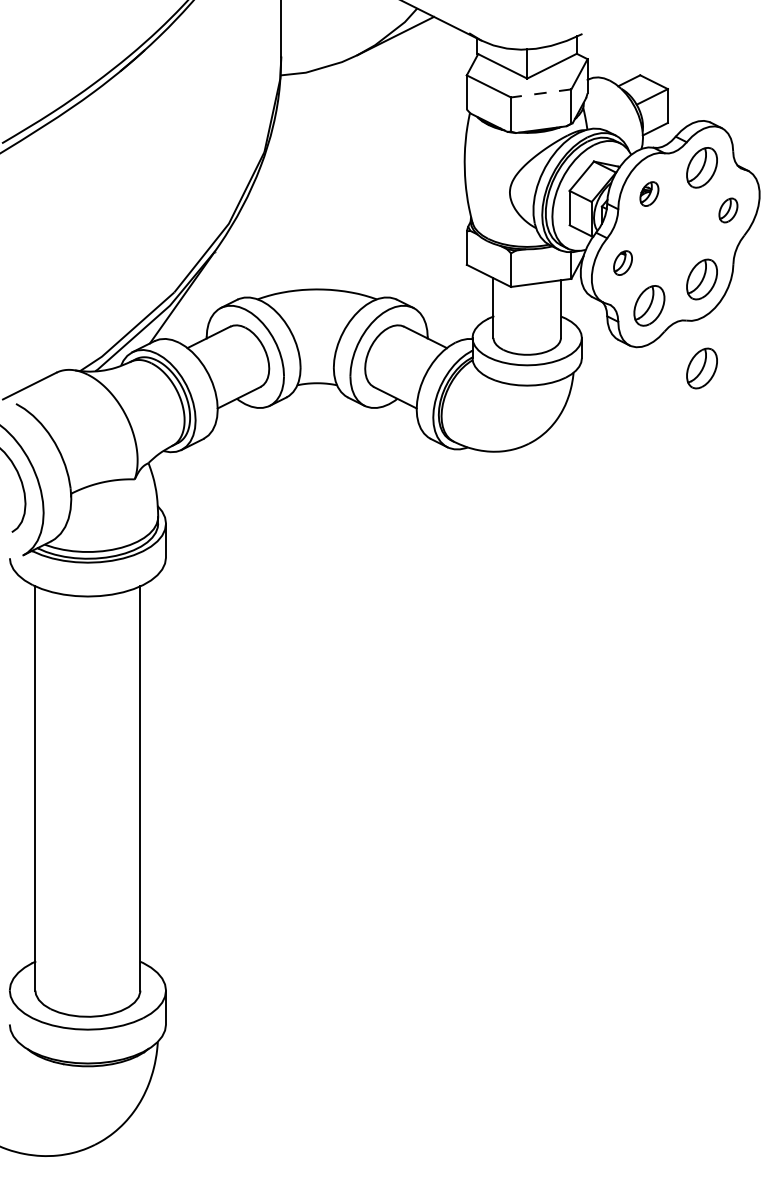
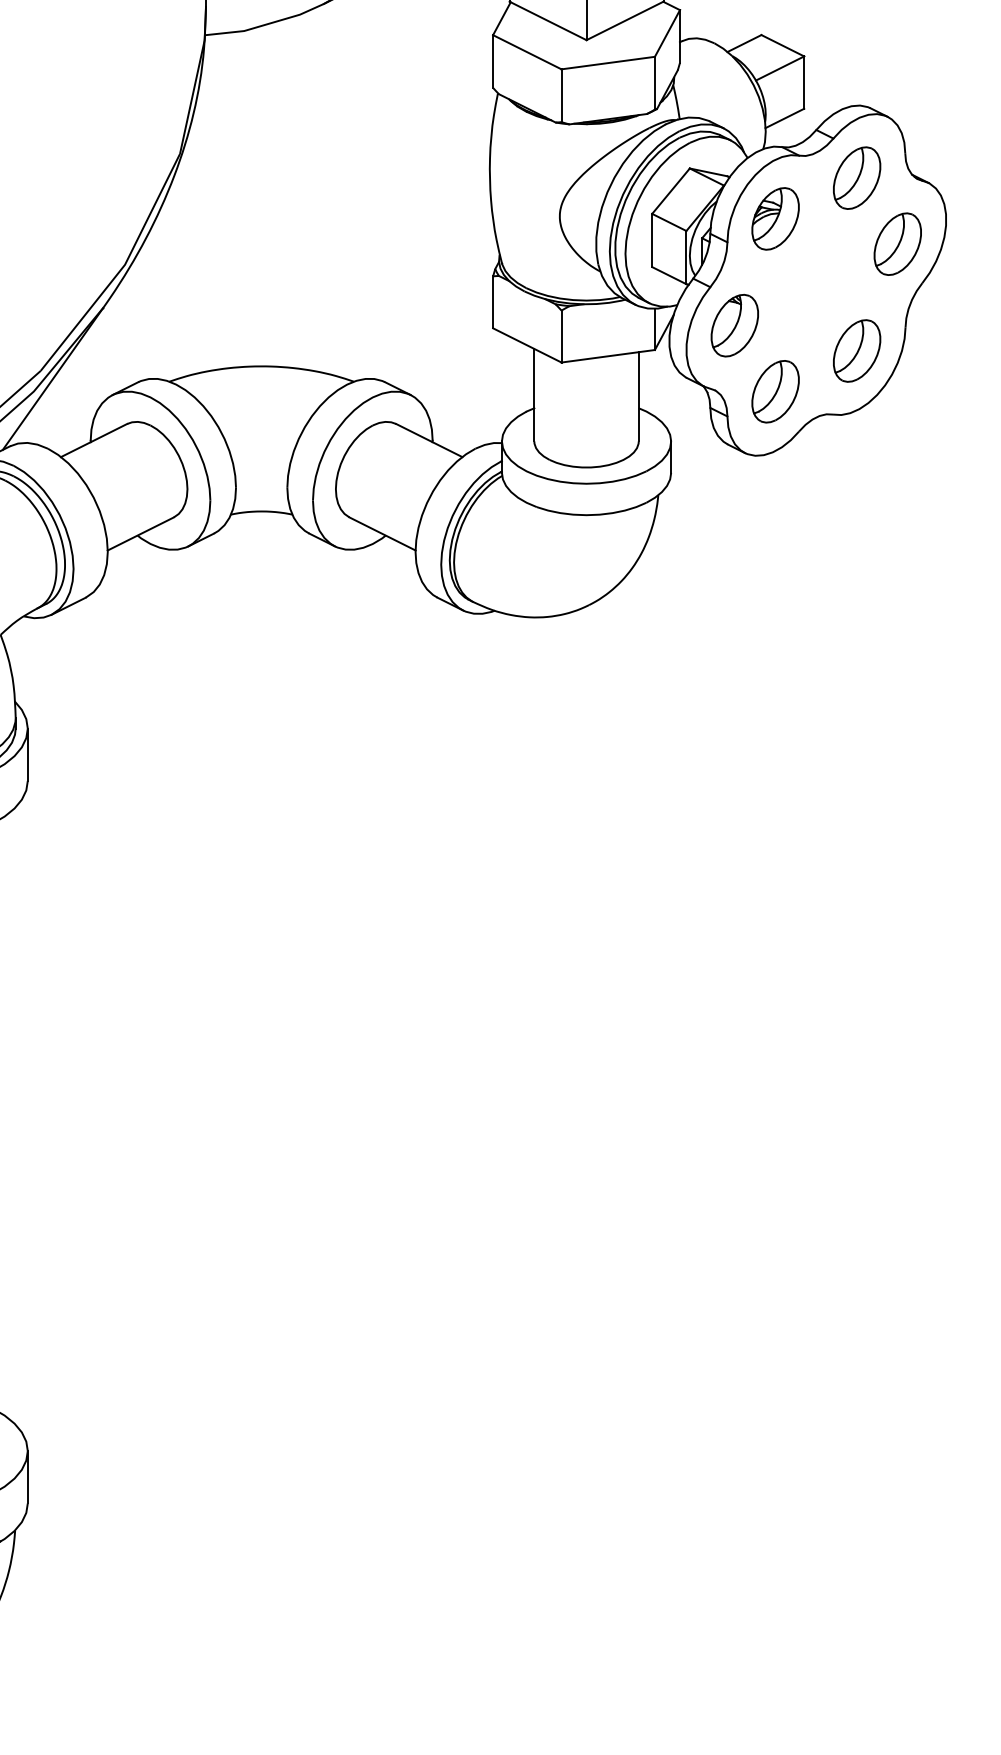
line: (540, 93) -> (607, 63), dashed -> solid
part: (649, 193) -> (775, 217), size x1.67
part: (728, 210) -> (897, 244), size x1.67
part: (622, 262) -> (733, 324), size x1.67
part: (701, 368) -> (856, 488), removed

